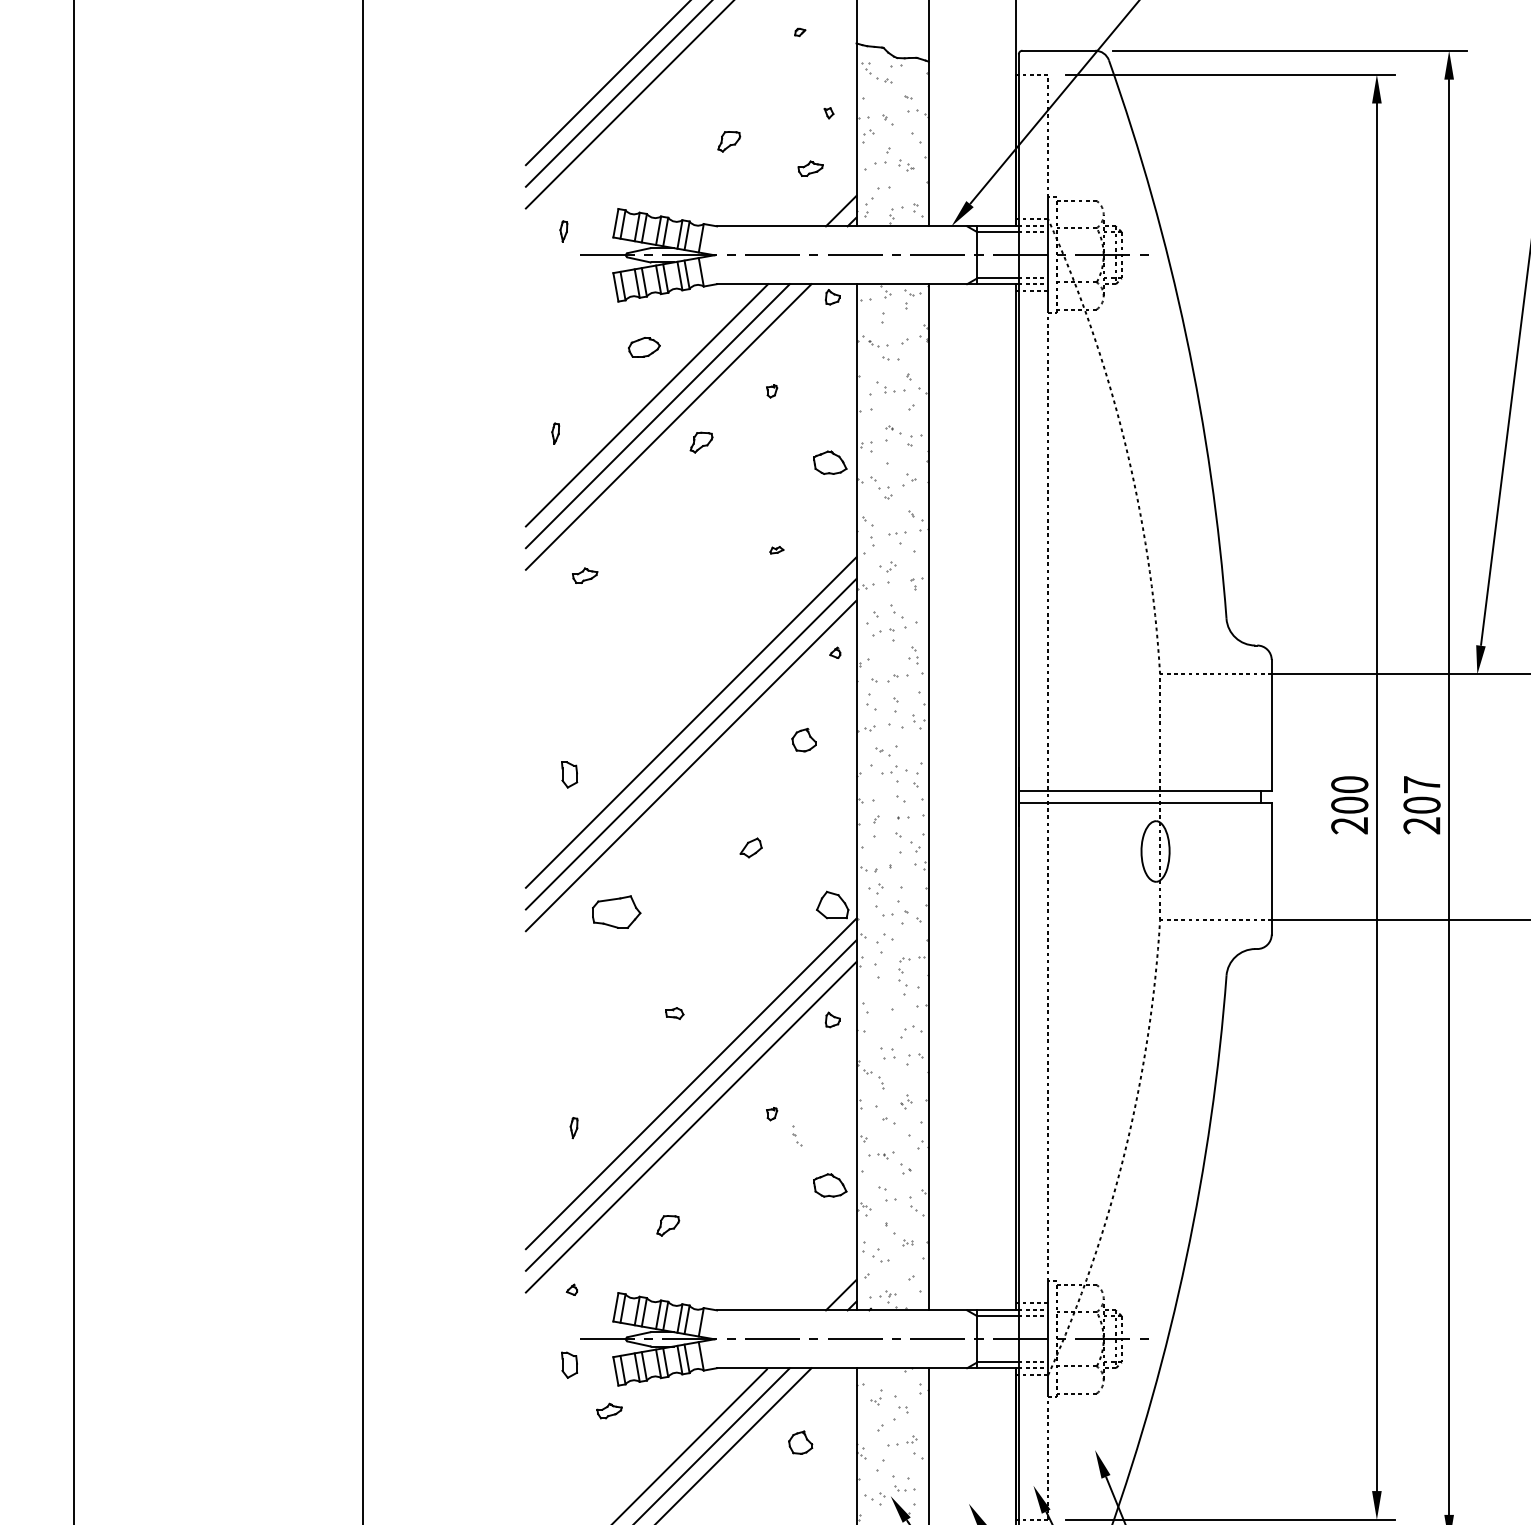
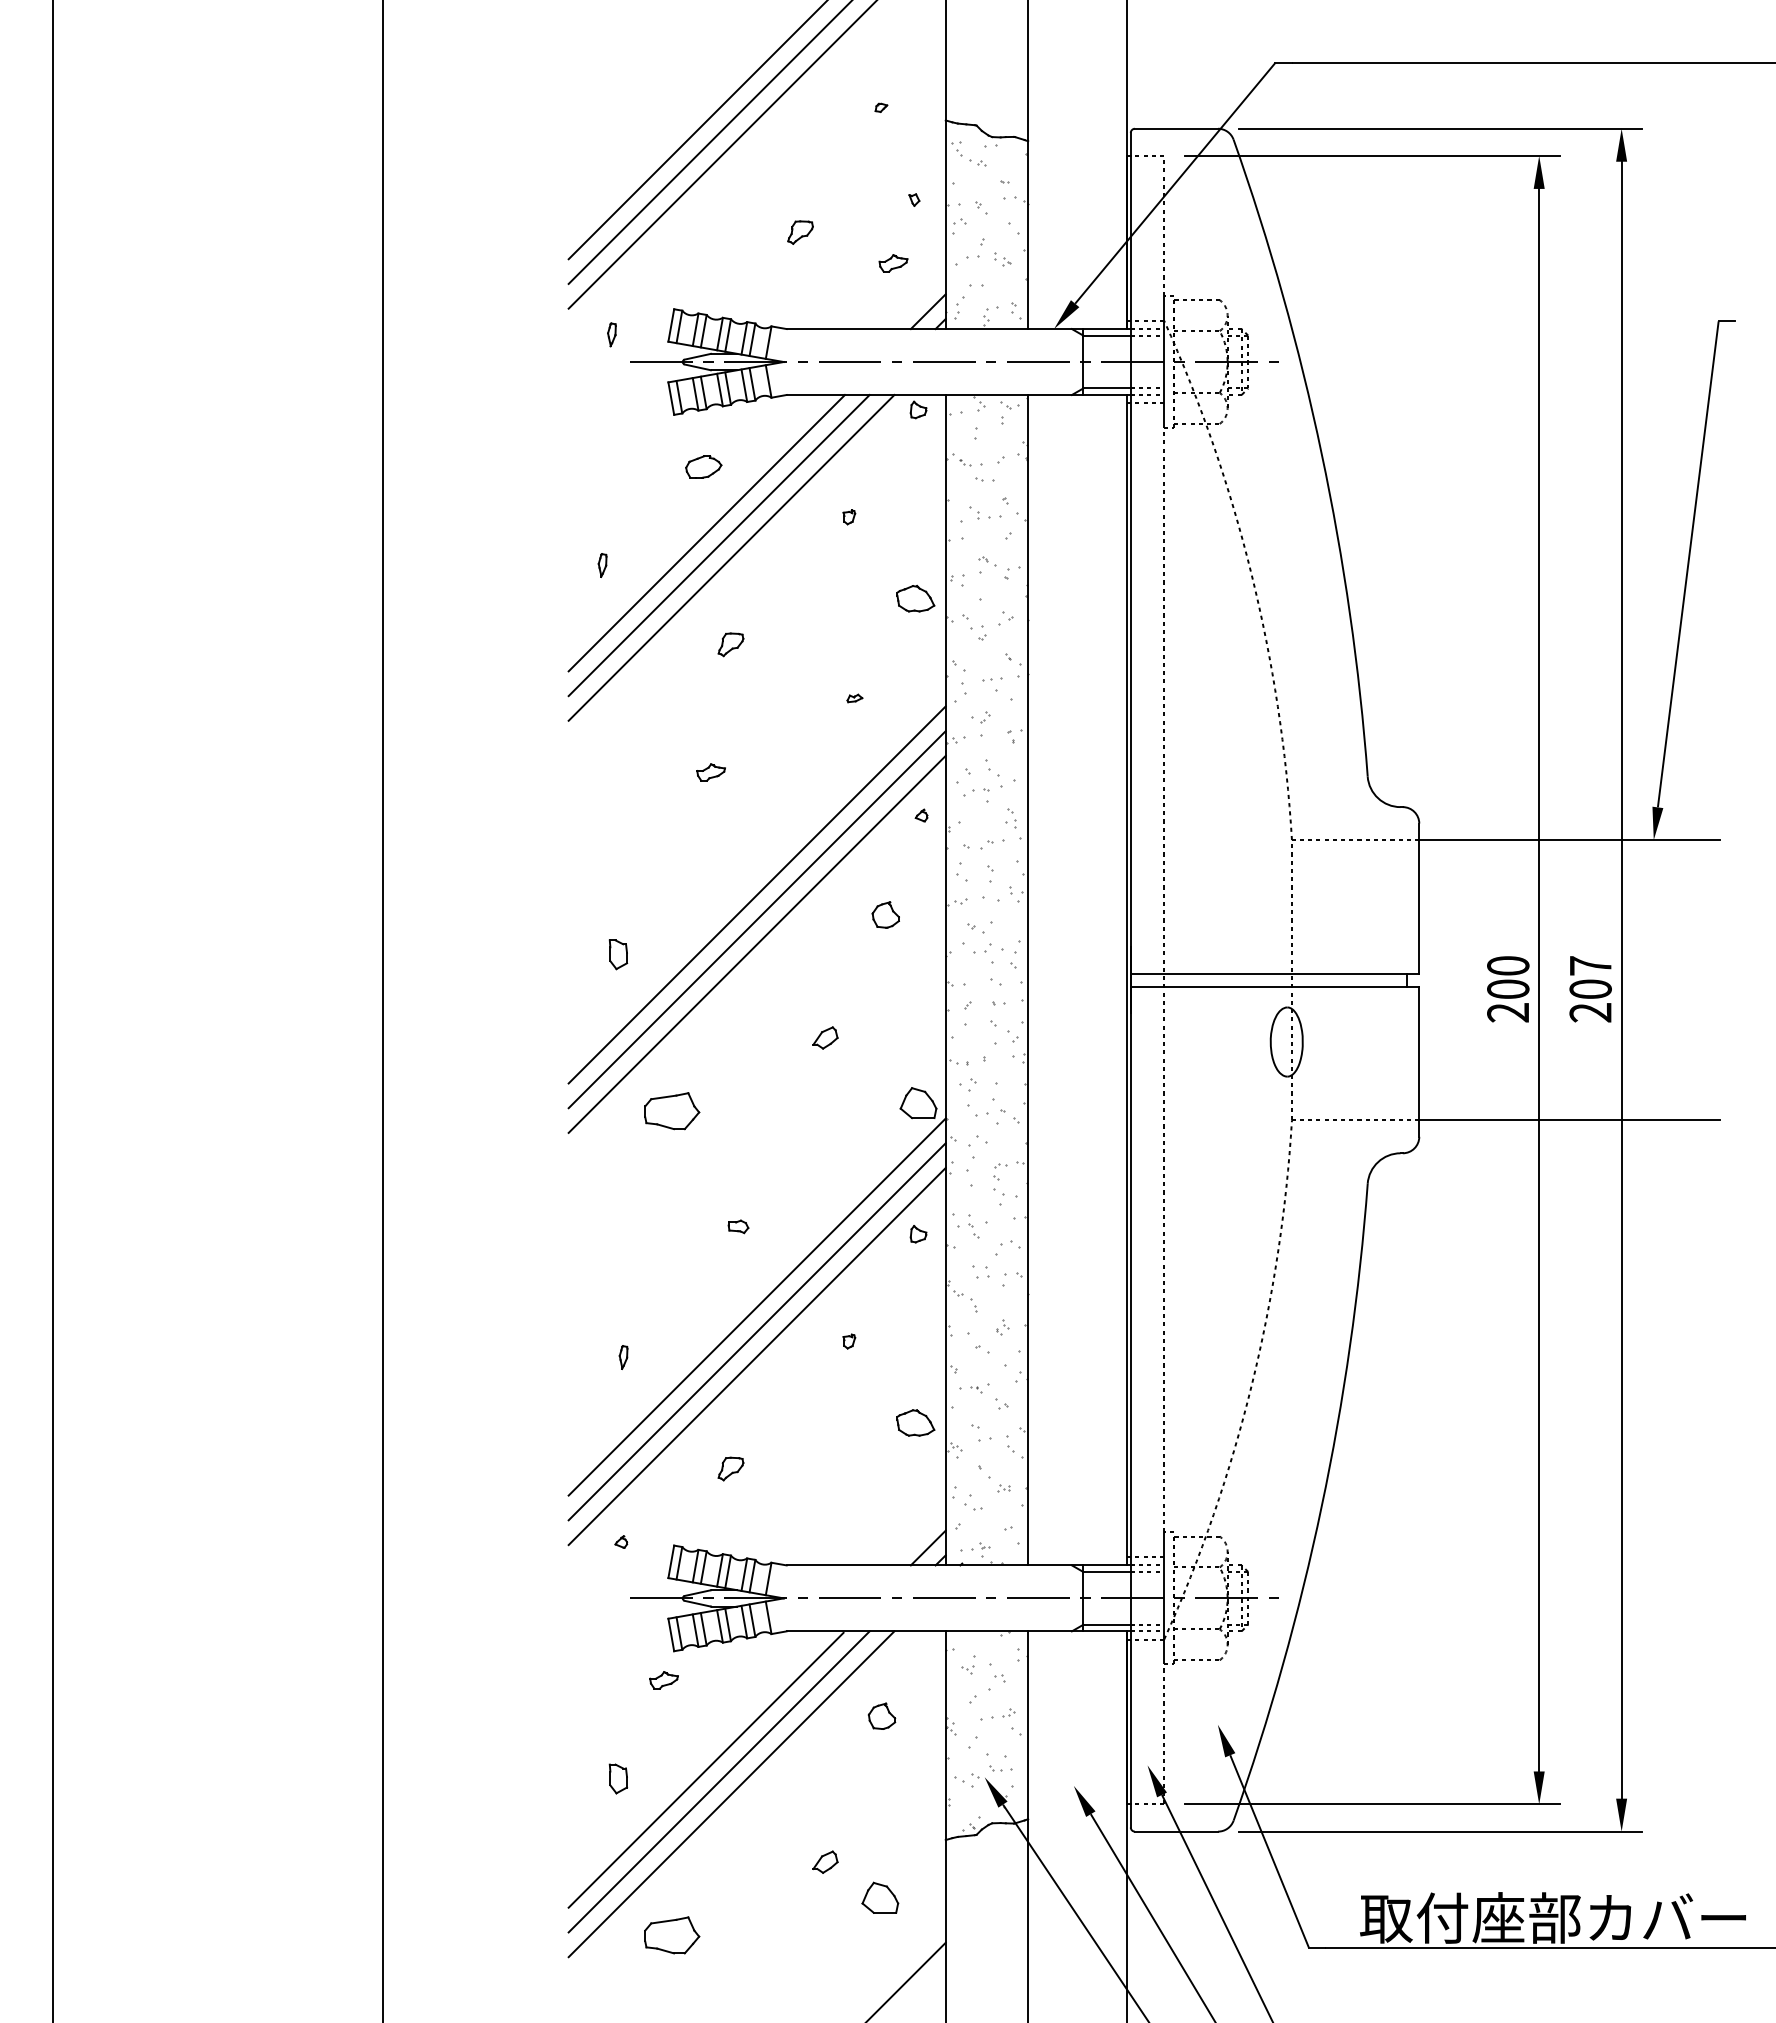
part: (701, 442) -> (730, 644), moved
part: (584, 575) -> (710, 772), moved
part: (796, 1135) -> (973, 1226), moved
part: (569, 1364) -> (618, 1778), moved

